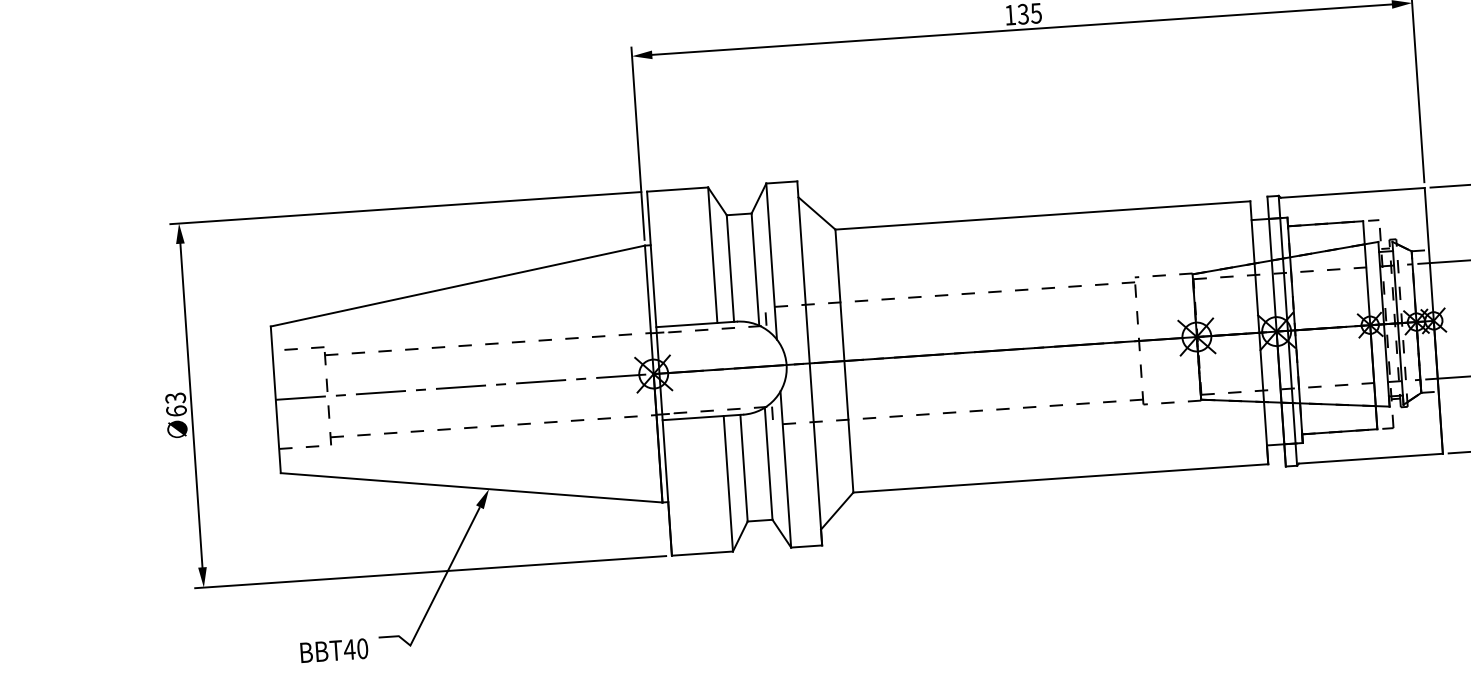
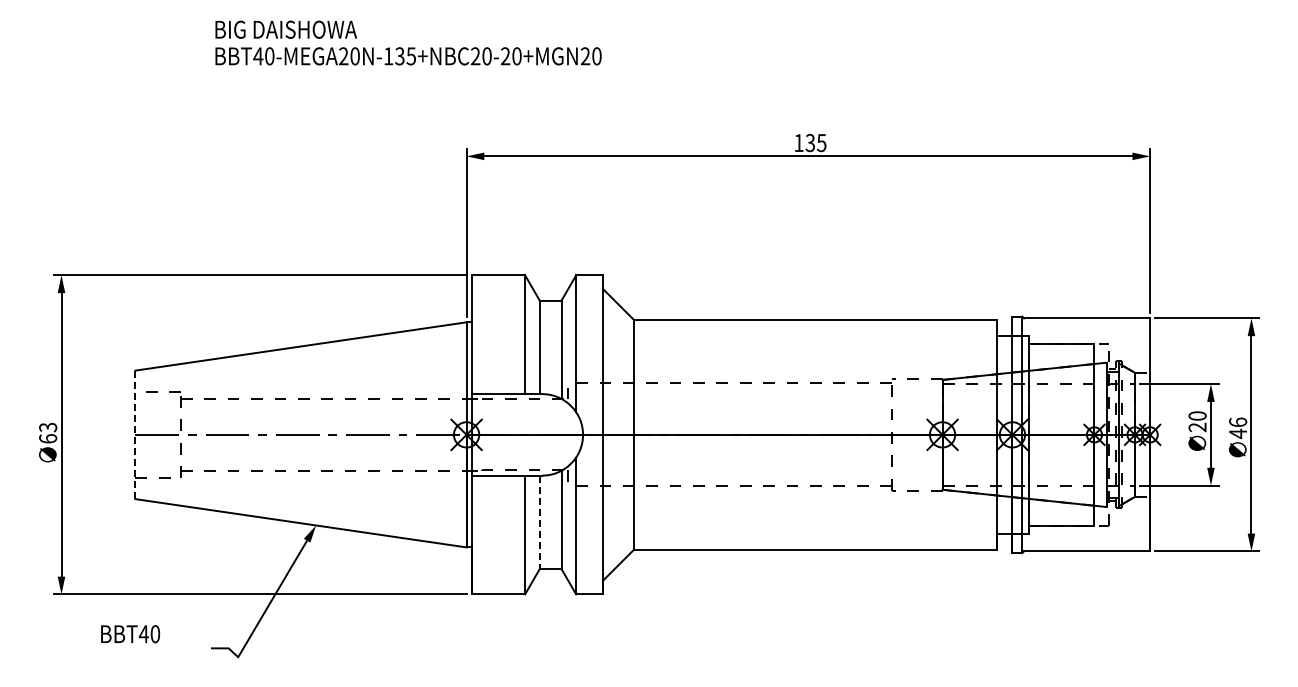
line: (275, 399) -> (135, 434), solid -> dashed
line: (743, 468) -> (539, 522), solid -> dashed
text: (334, 651) -> (130, 634), moved

